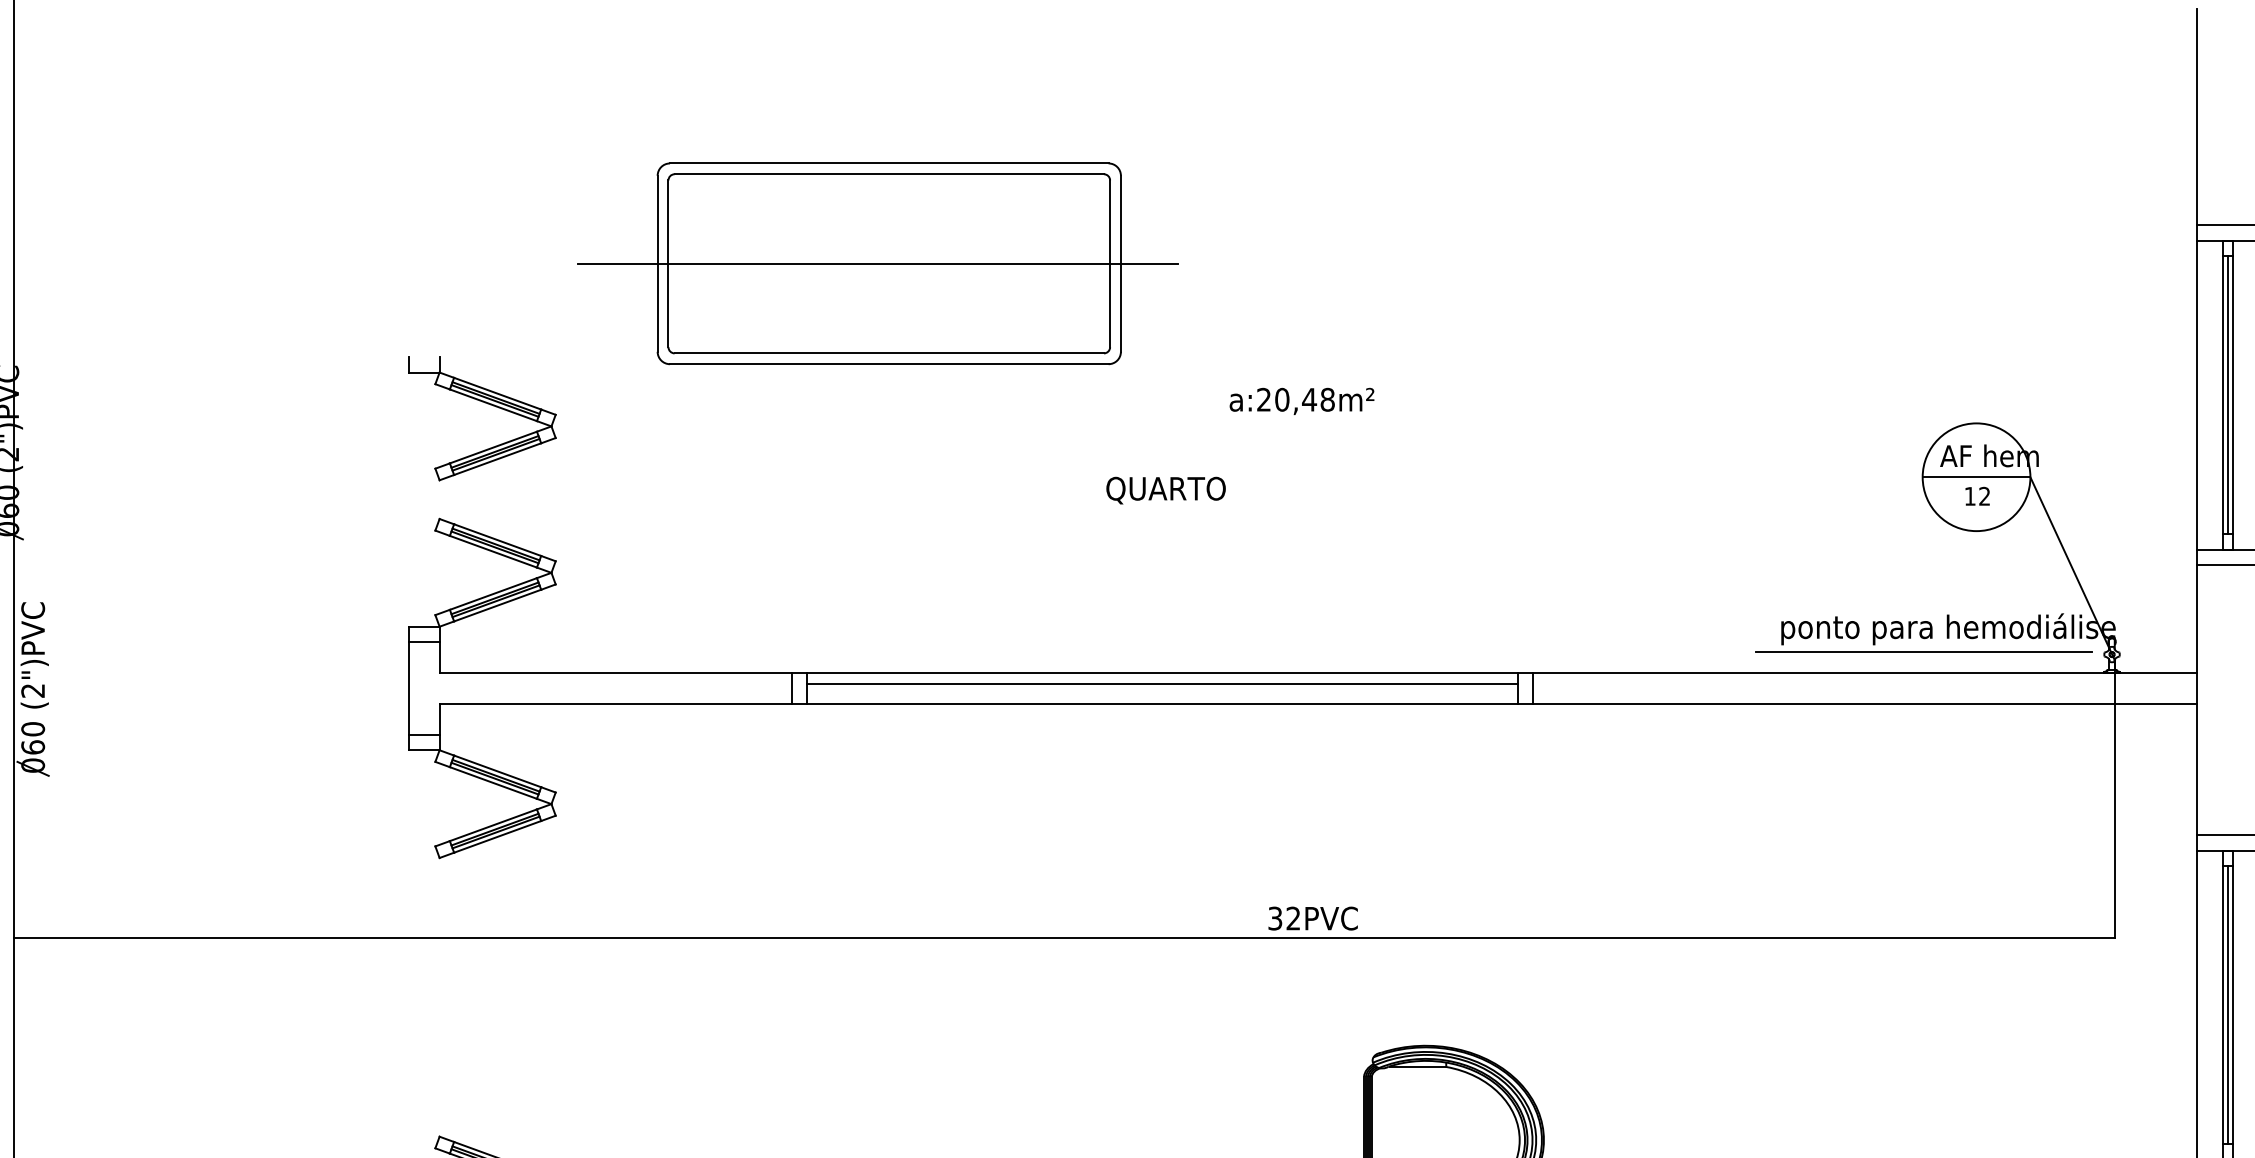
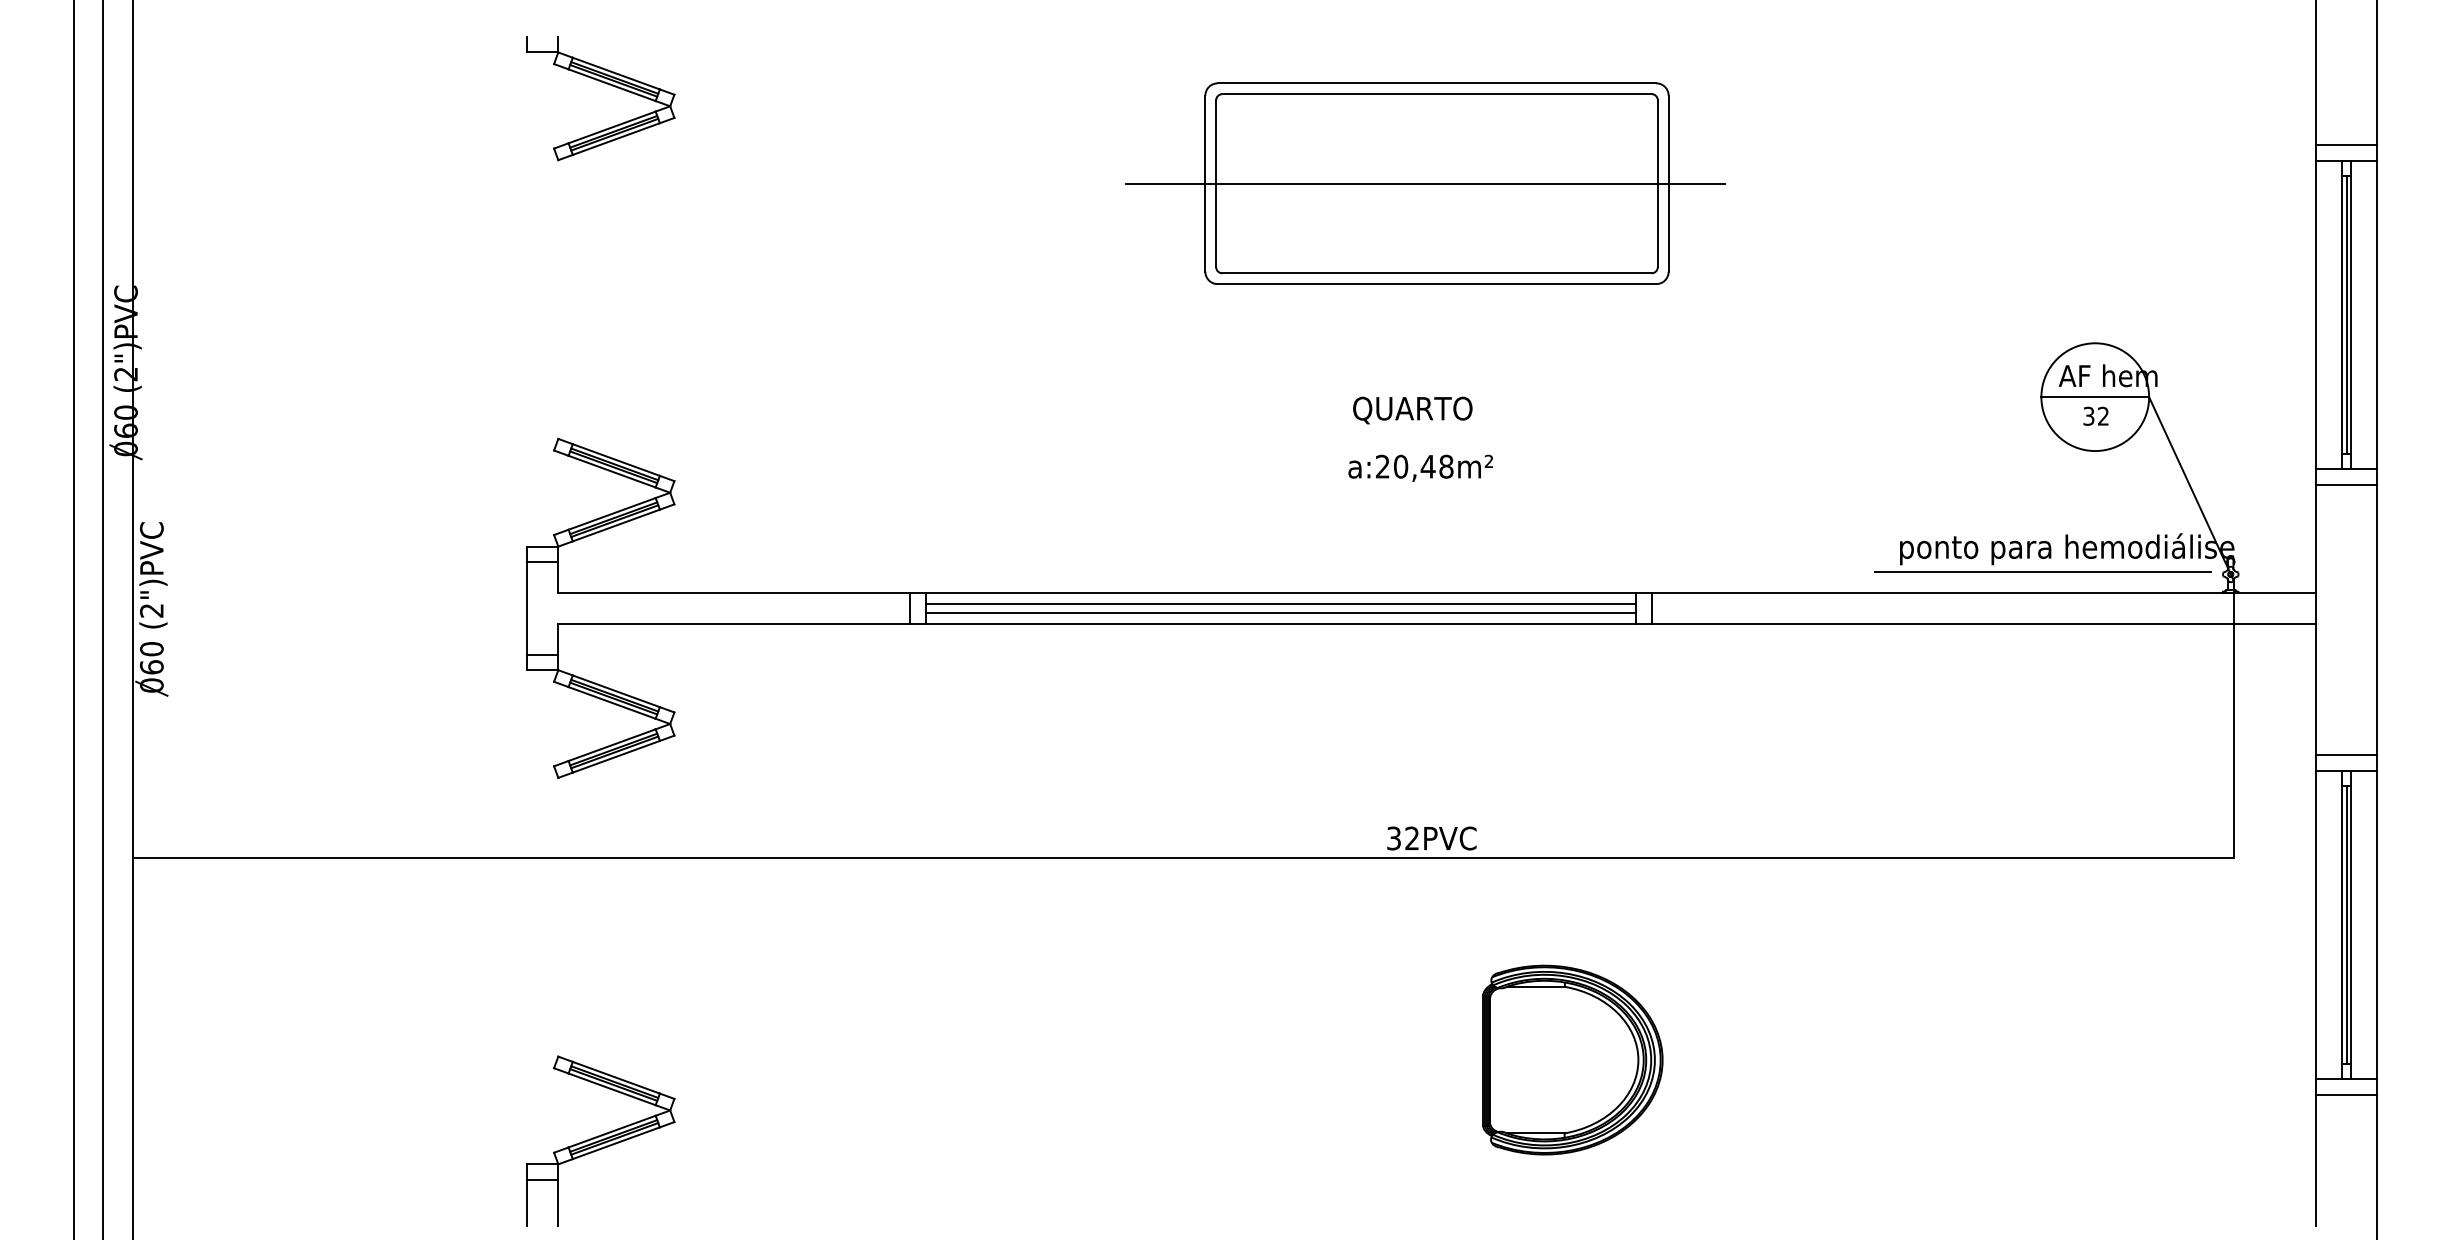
part: (877, 263) -> (1425, 183), moved
text: (1301, 400) -> (1420, 467), moved
part: (487, 404) -> (606, 84), moved
text: (1165, 490) -> (1412, 410), moved
text: (1969, 495) -> (2088, 415), 12 -> 32
line: (1161, 693) -> (1280, 613), added

